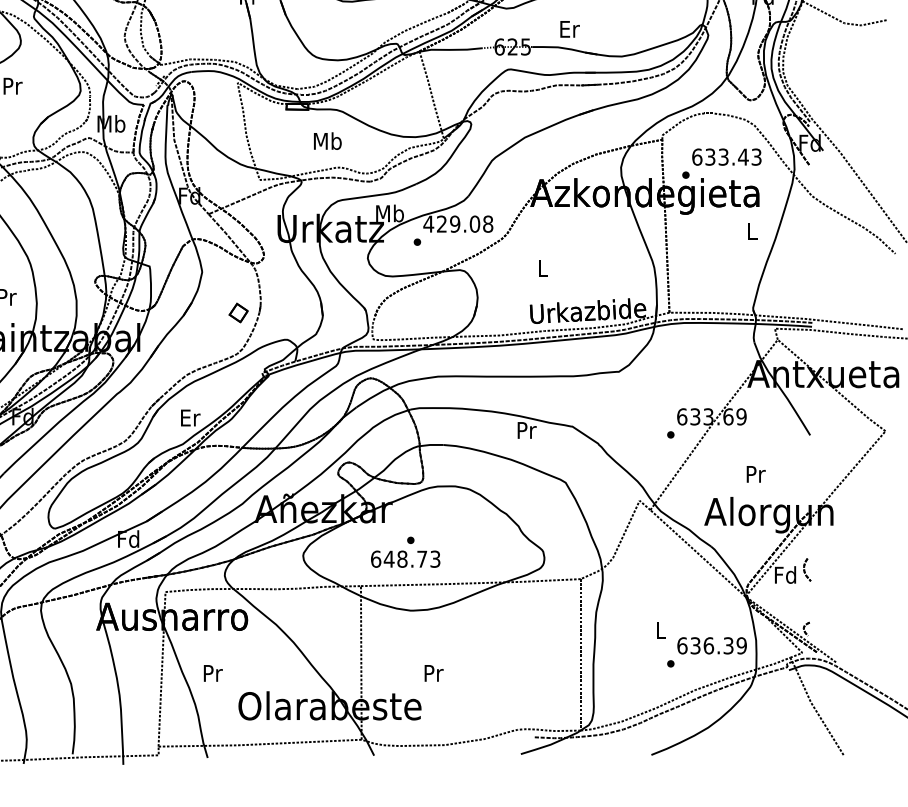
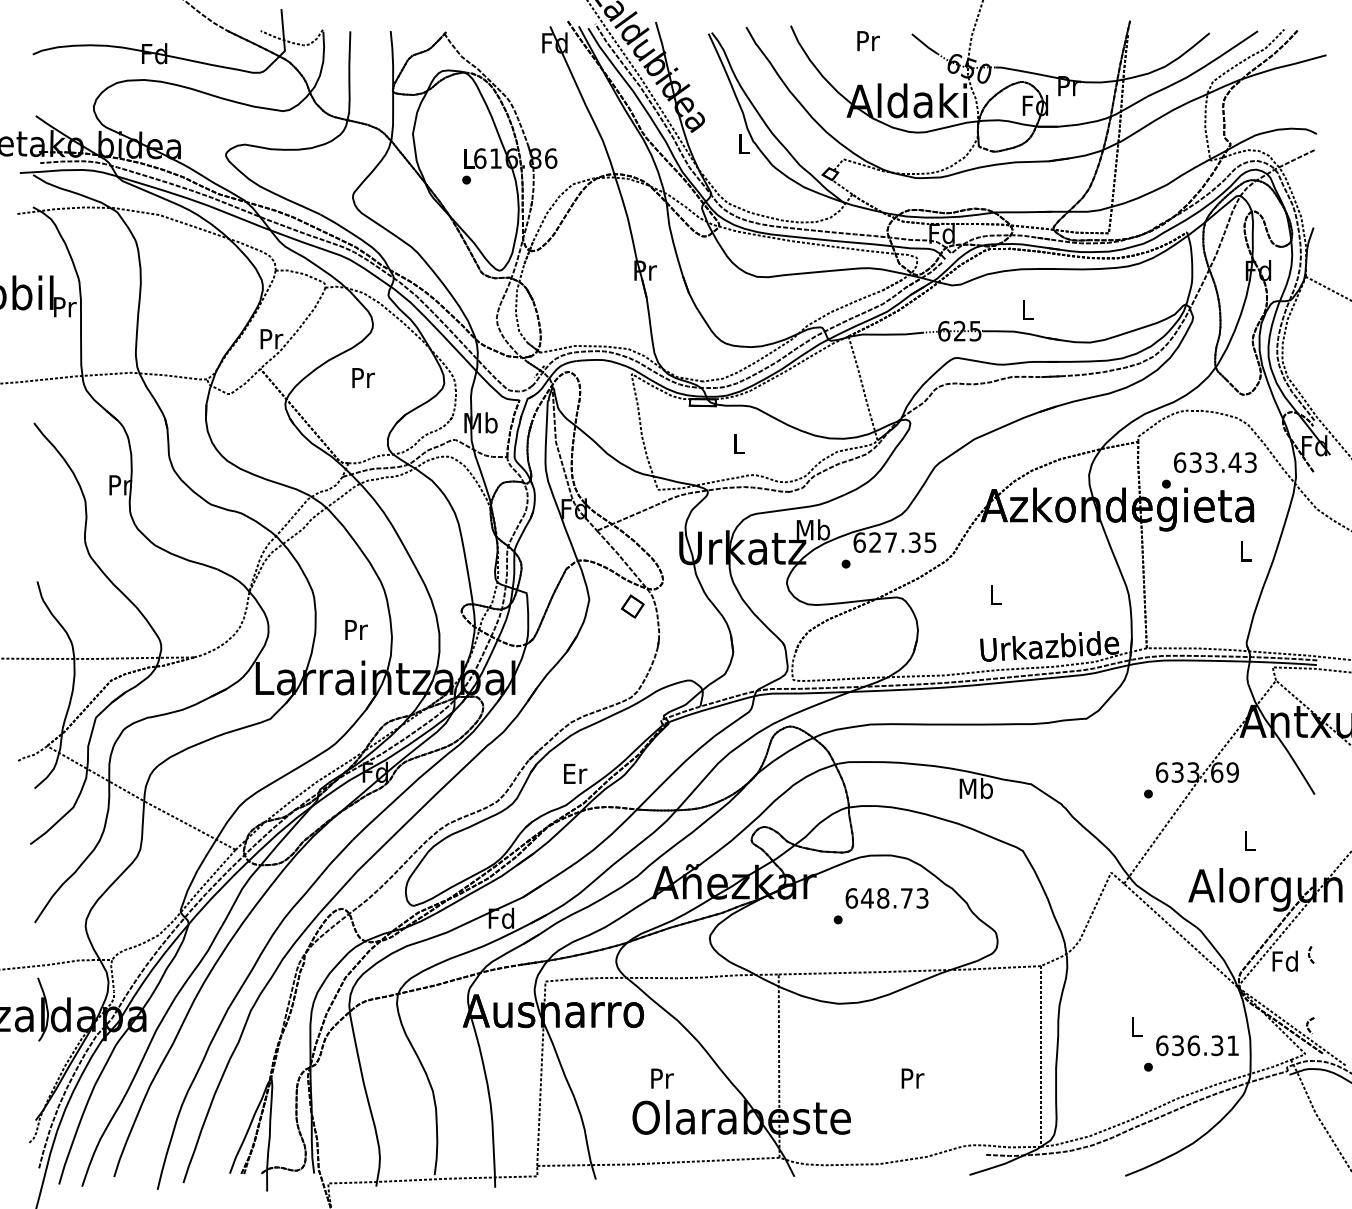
text: (569, 29) -> (1027, 310), Er -> L
text: (327, 141) -> (738, 443), Mb -> L
text: (458, 224) -> (894, 542), 429.08 -> 627.35
part: (238, 312) -> (632, 606), moved
text: (525, 430) -> (975, 788), Pr -> Mb
text: (756, 474) -> (1250, 841), Pr -> L
text: (405, 559) -> (886, 898), moved
part: (807, 569) -> (1311, 954), size x0.62
text: (741, 645) -> (1232, 1045), 636.39 -> 636.31
text: (213, 673) -> (662, 1078), moved
text: (433, 673) -> (912, 1078), moved

